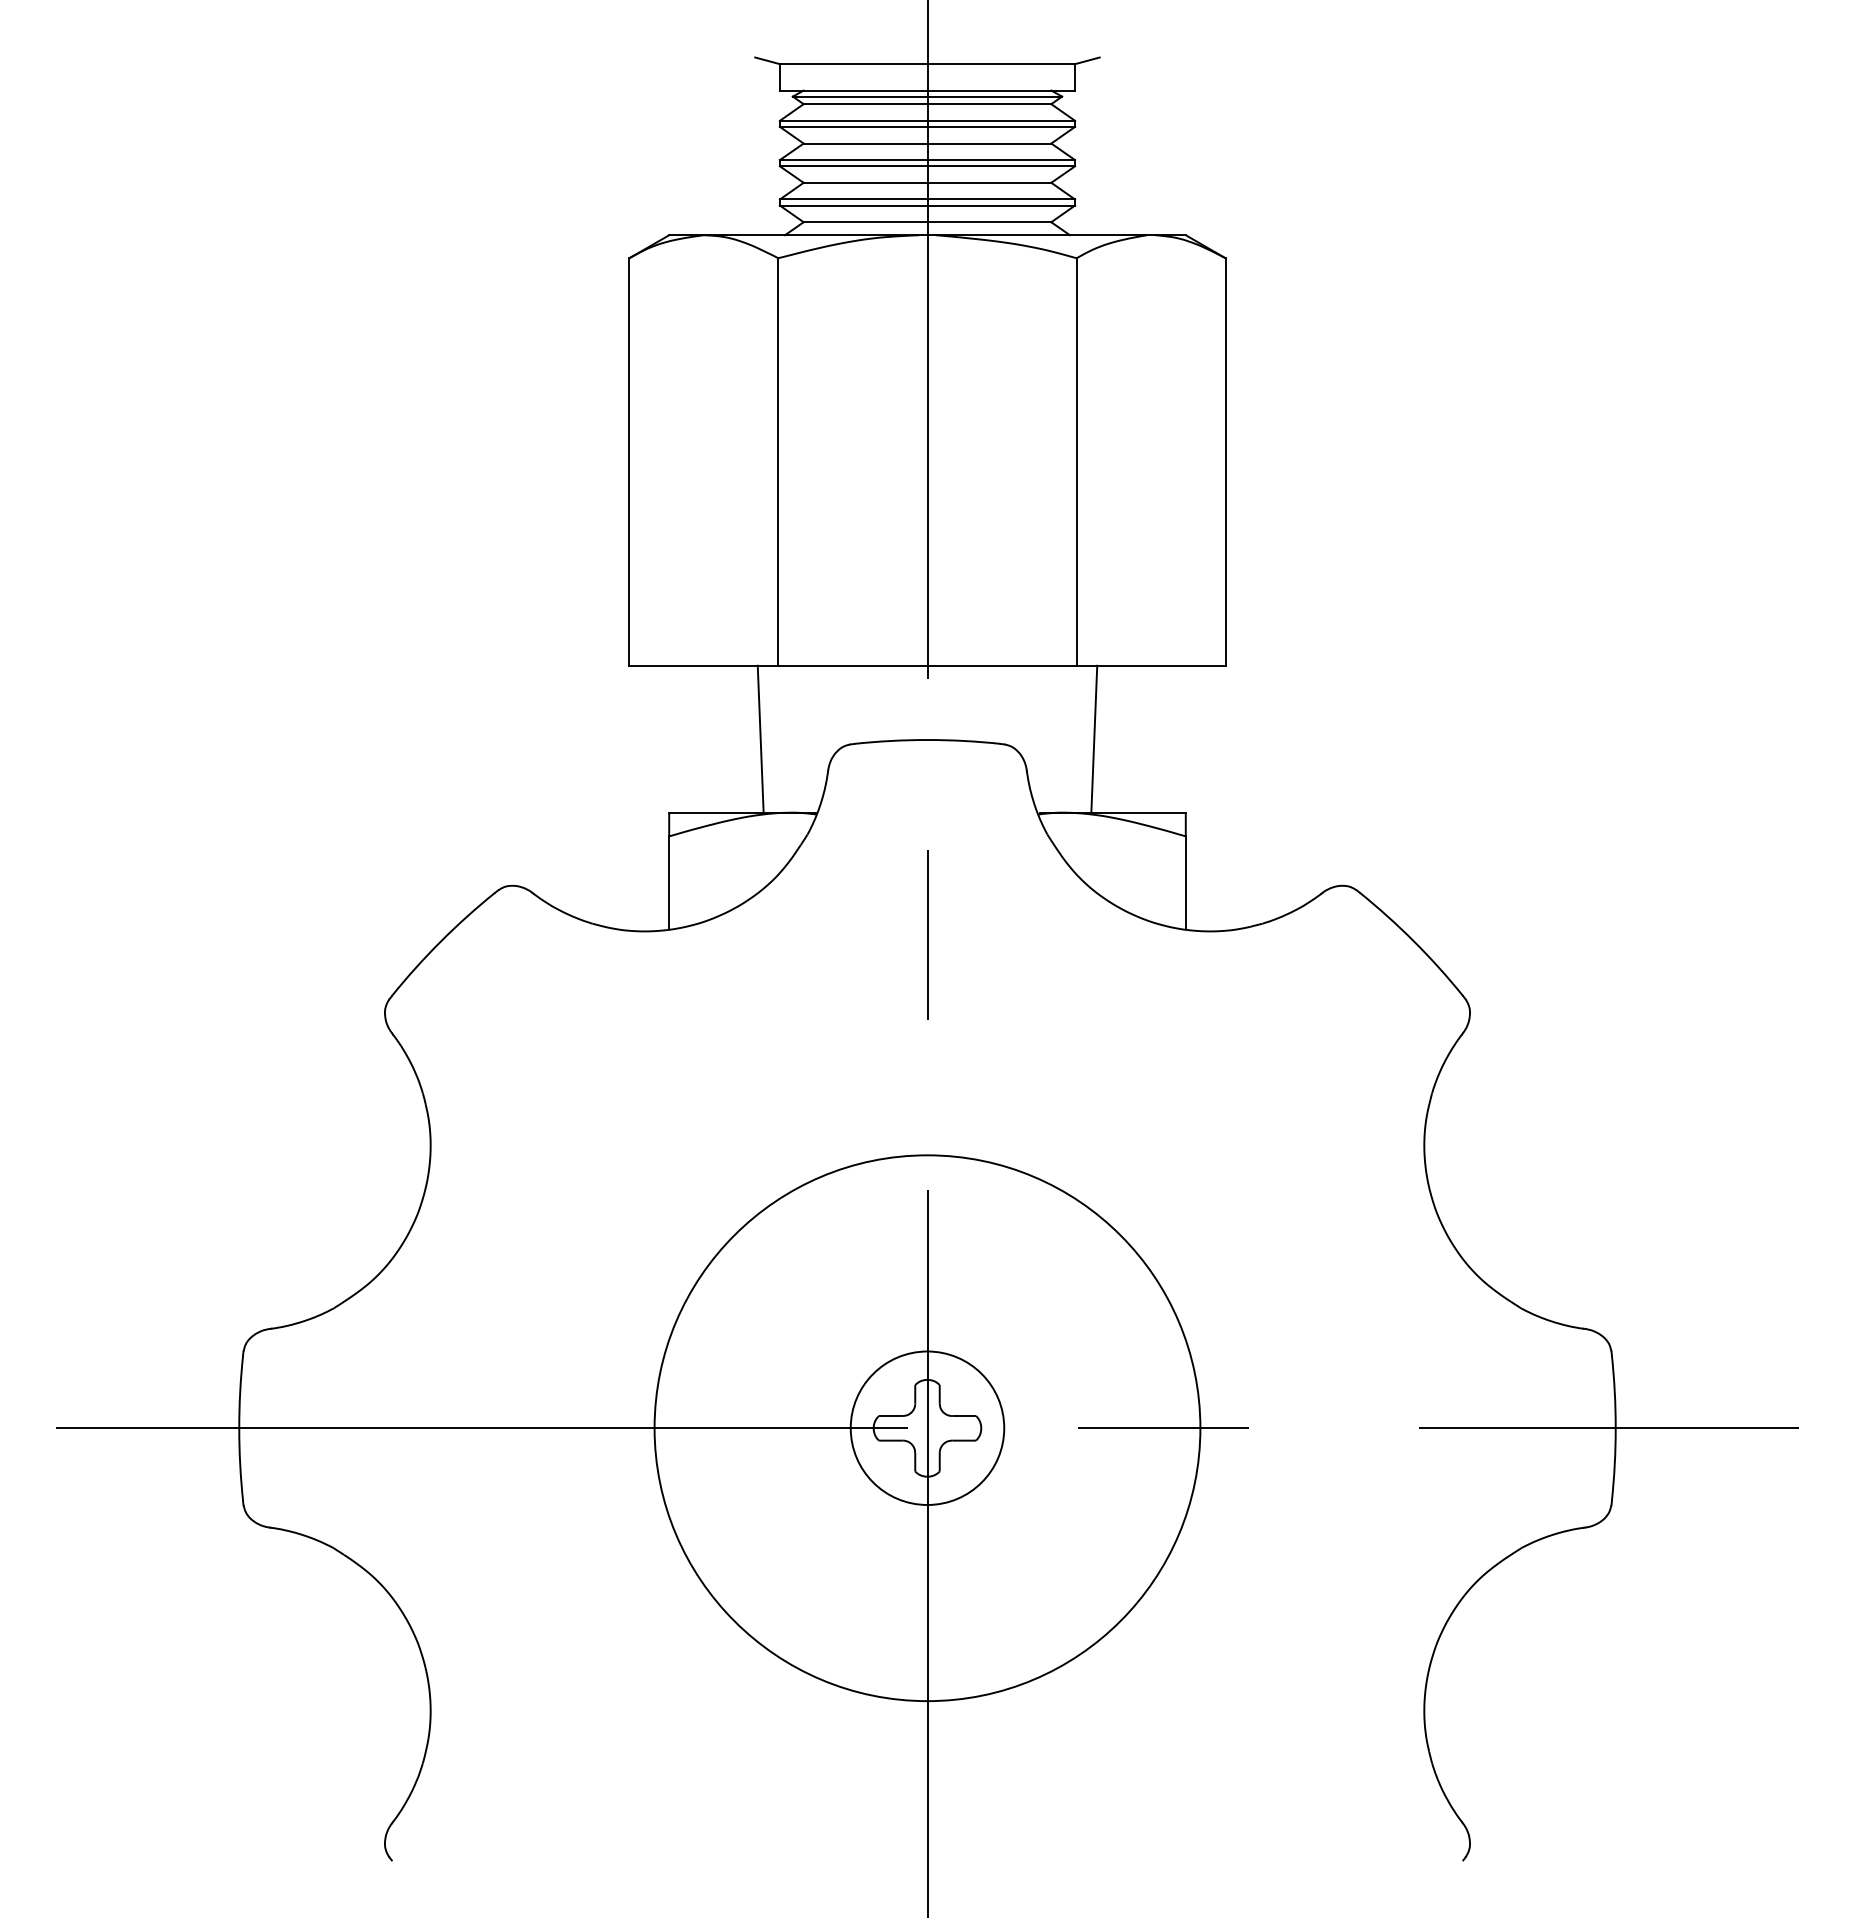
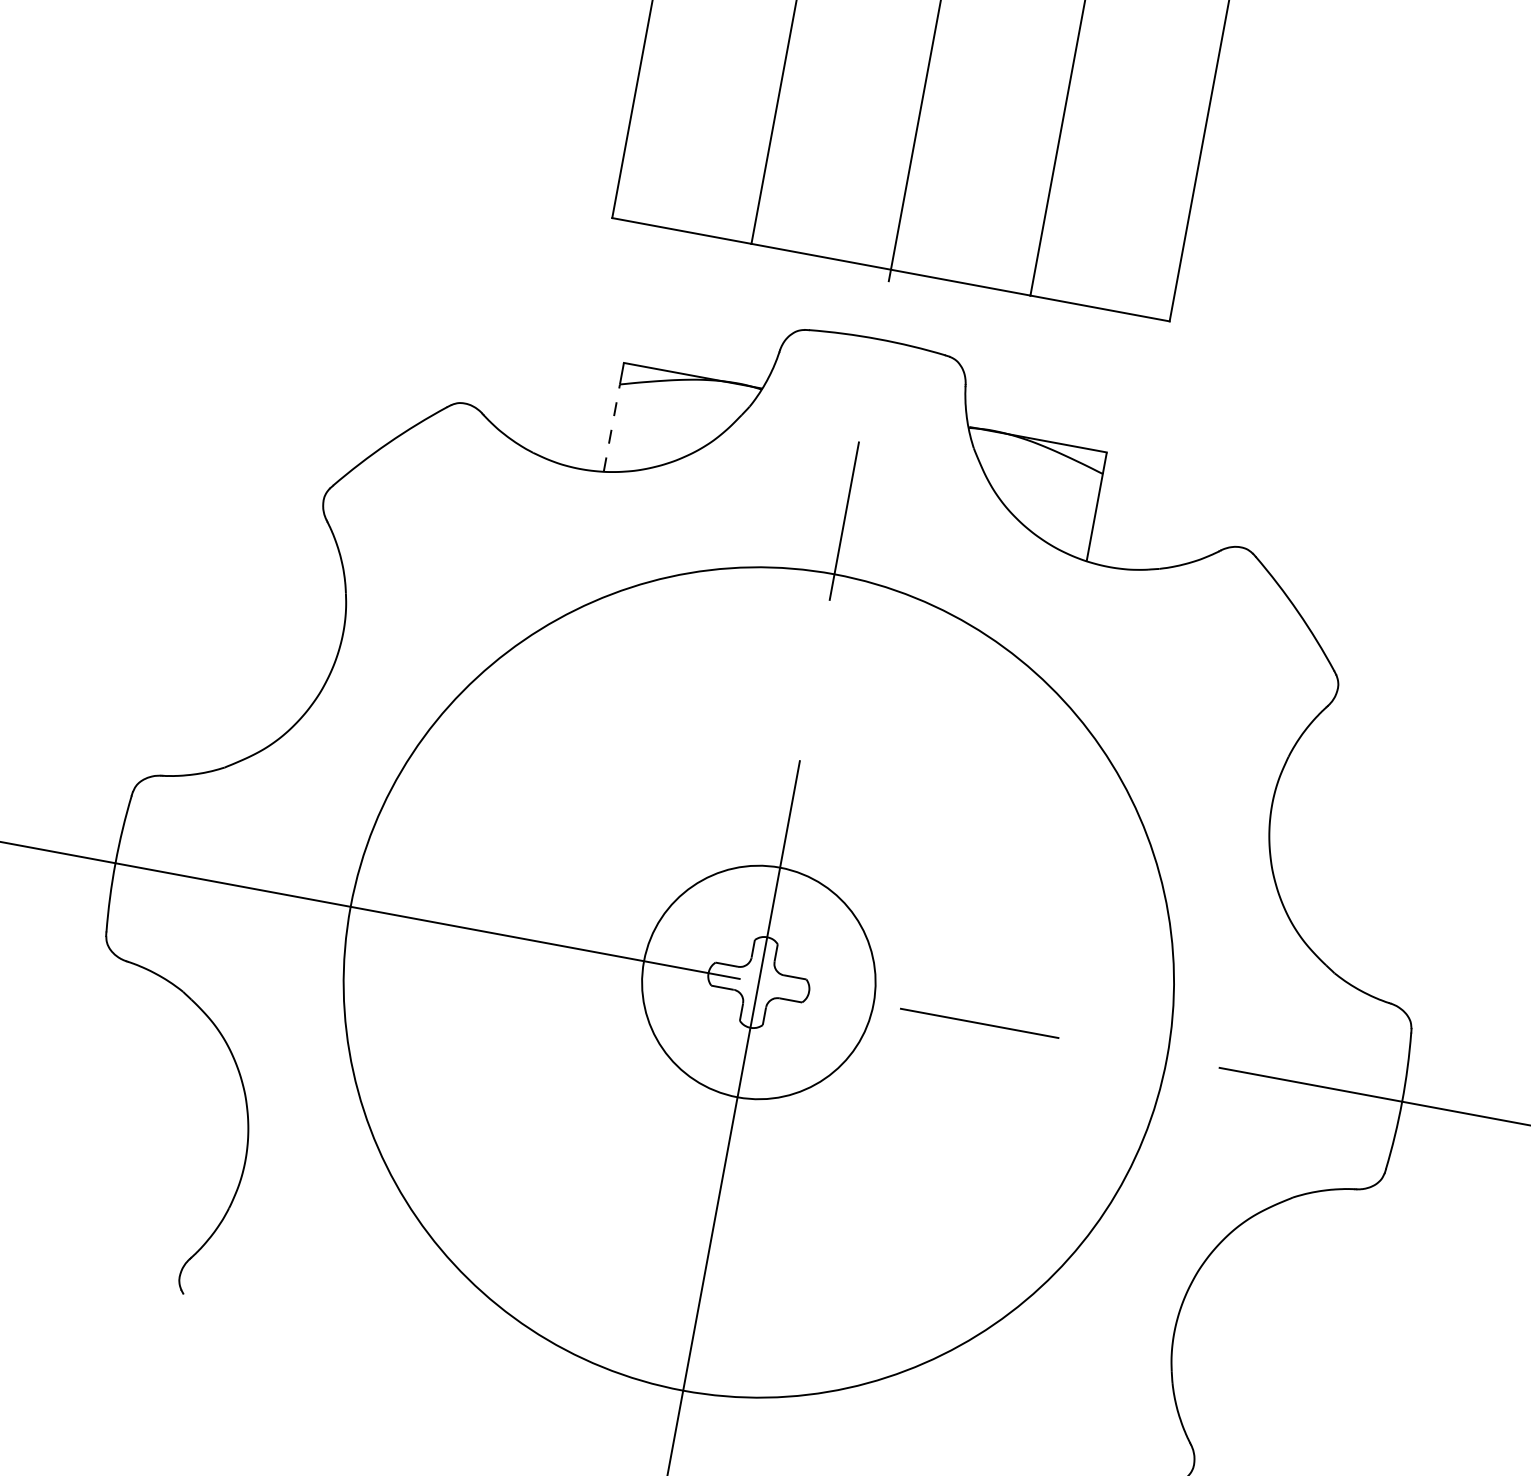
line: (760, 739) -> (722, 309), removed
line: (1094, 739) -> (1034, 367), removed
line: (669, 882) -> (612, 427), solid -> dashed
circle: (927, 1427) -> (758, 981), size x1.6
circle: (927, 1428) -> (758, 982), size x1.6

